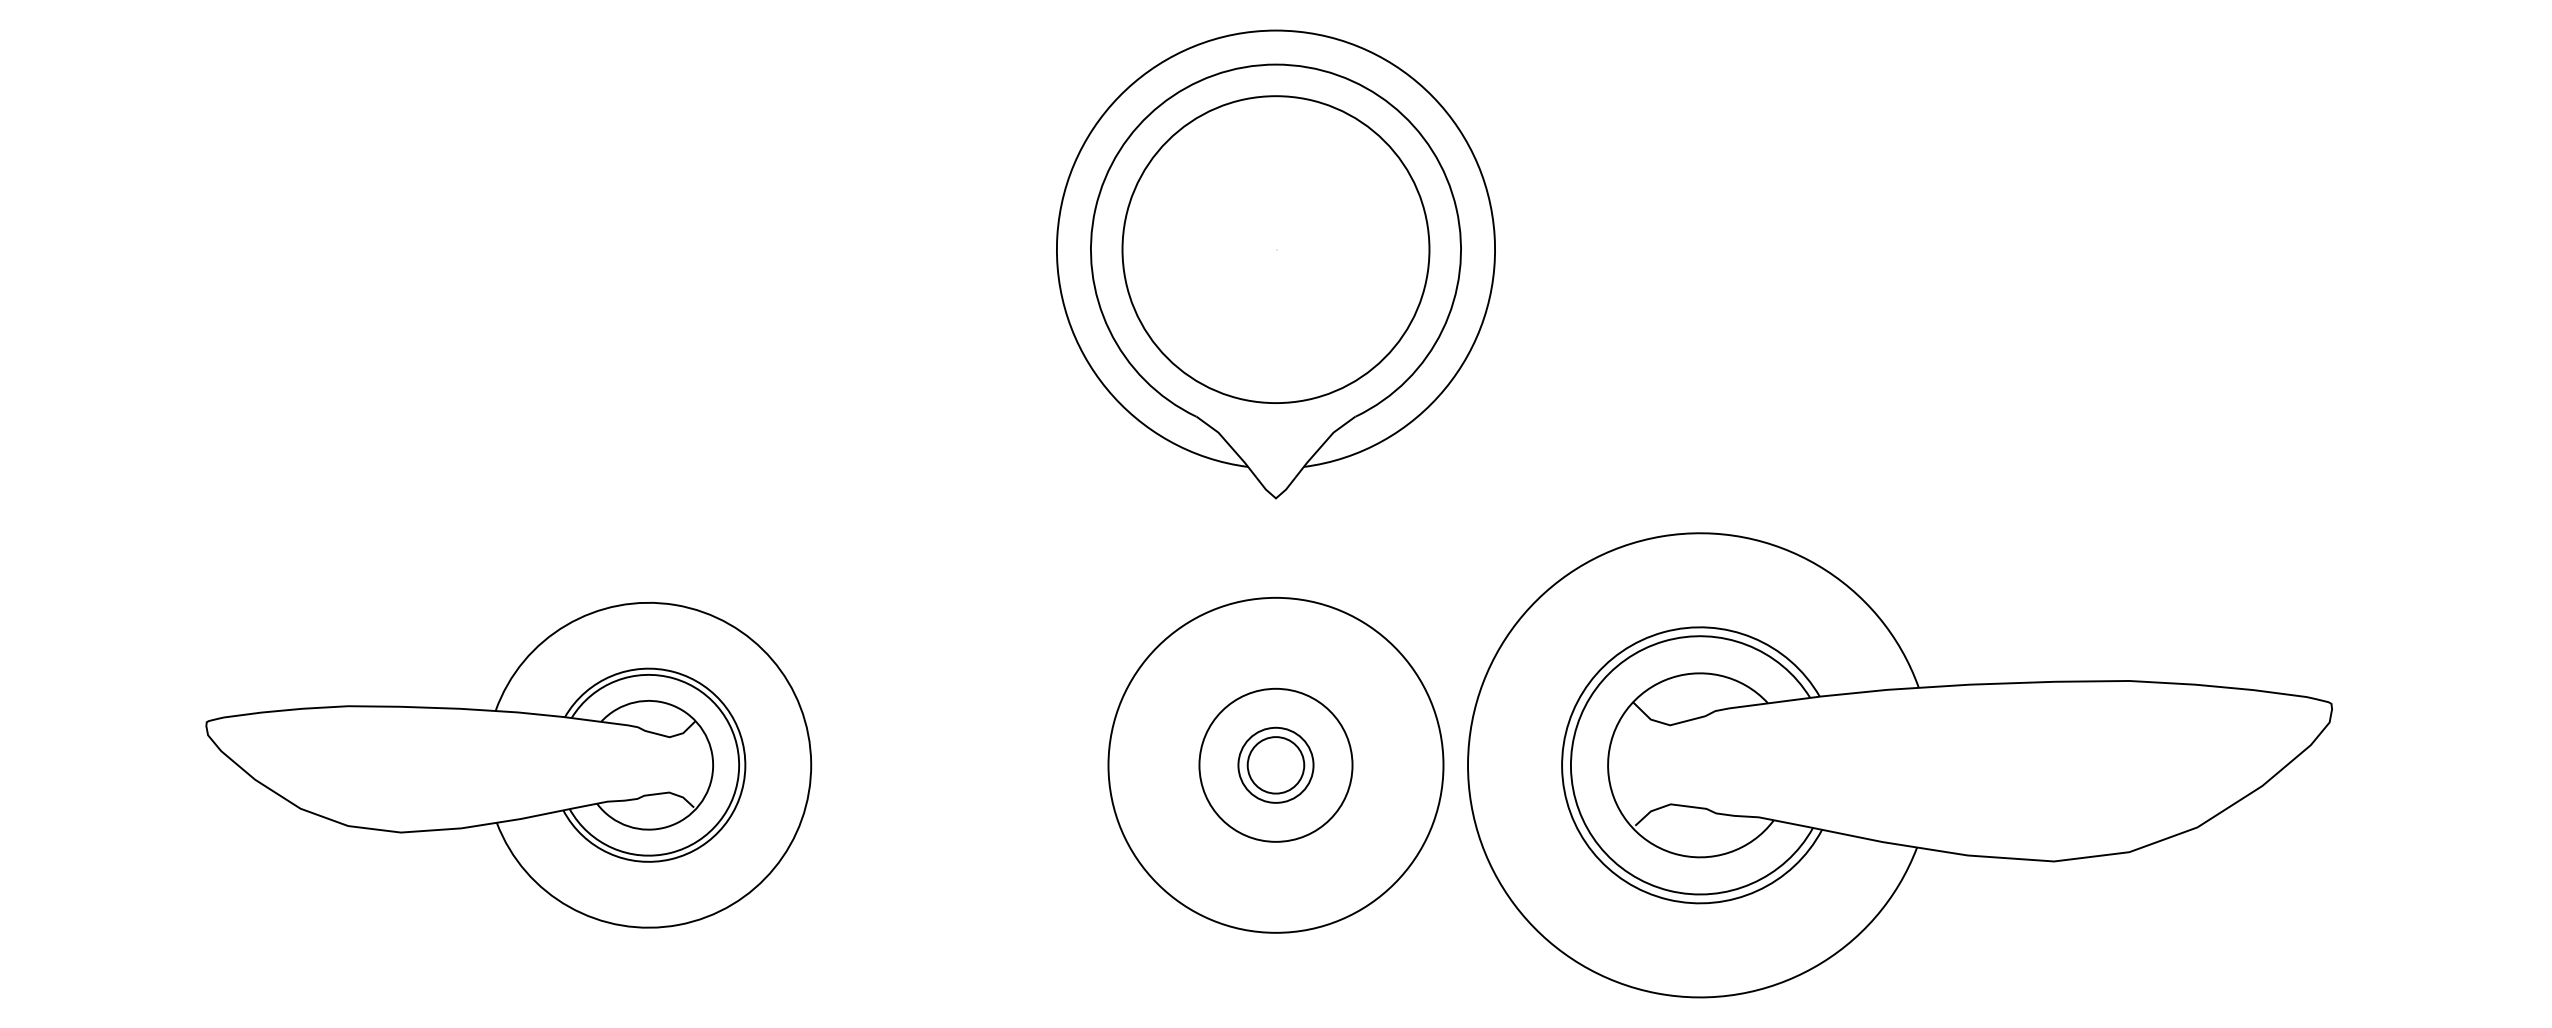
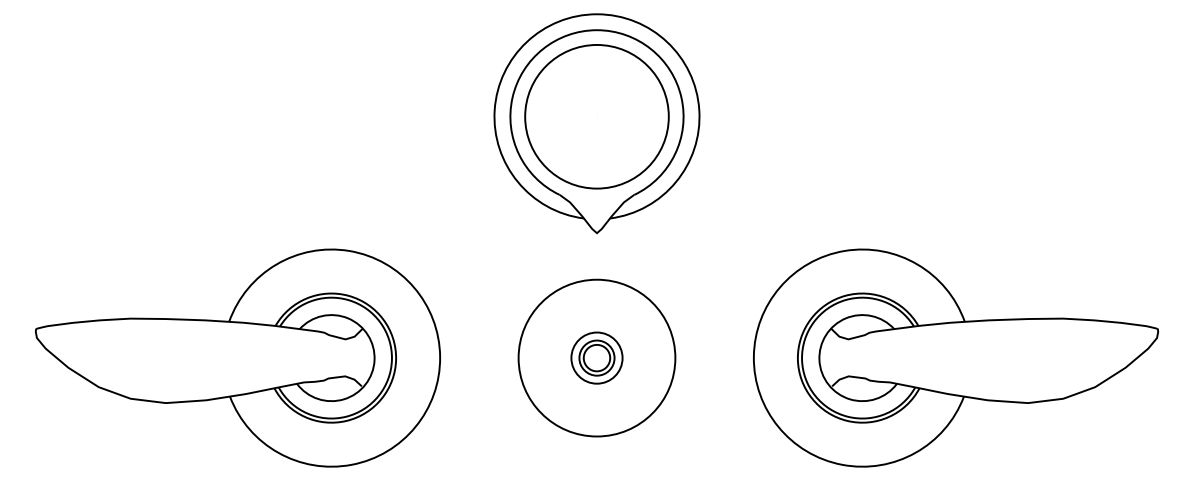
part: (507, 764) -> (237, 357), size x1.43
circle: (1274, 764) -> (596, 357), size x0.71
part: (1901, 764) -> (956, 357), moved

